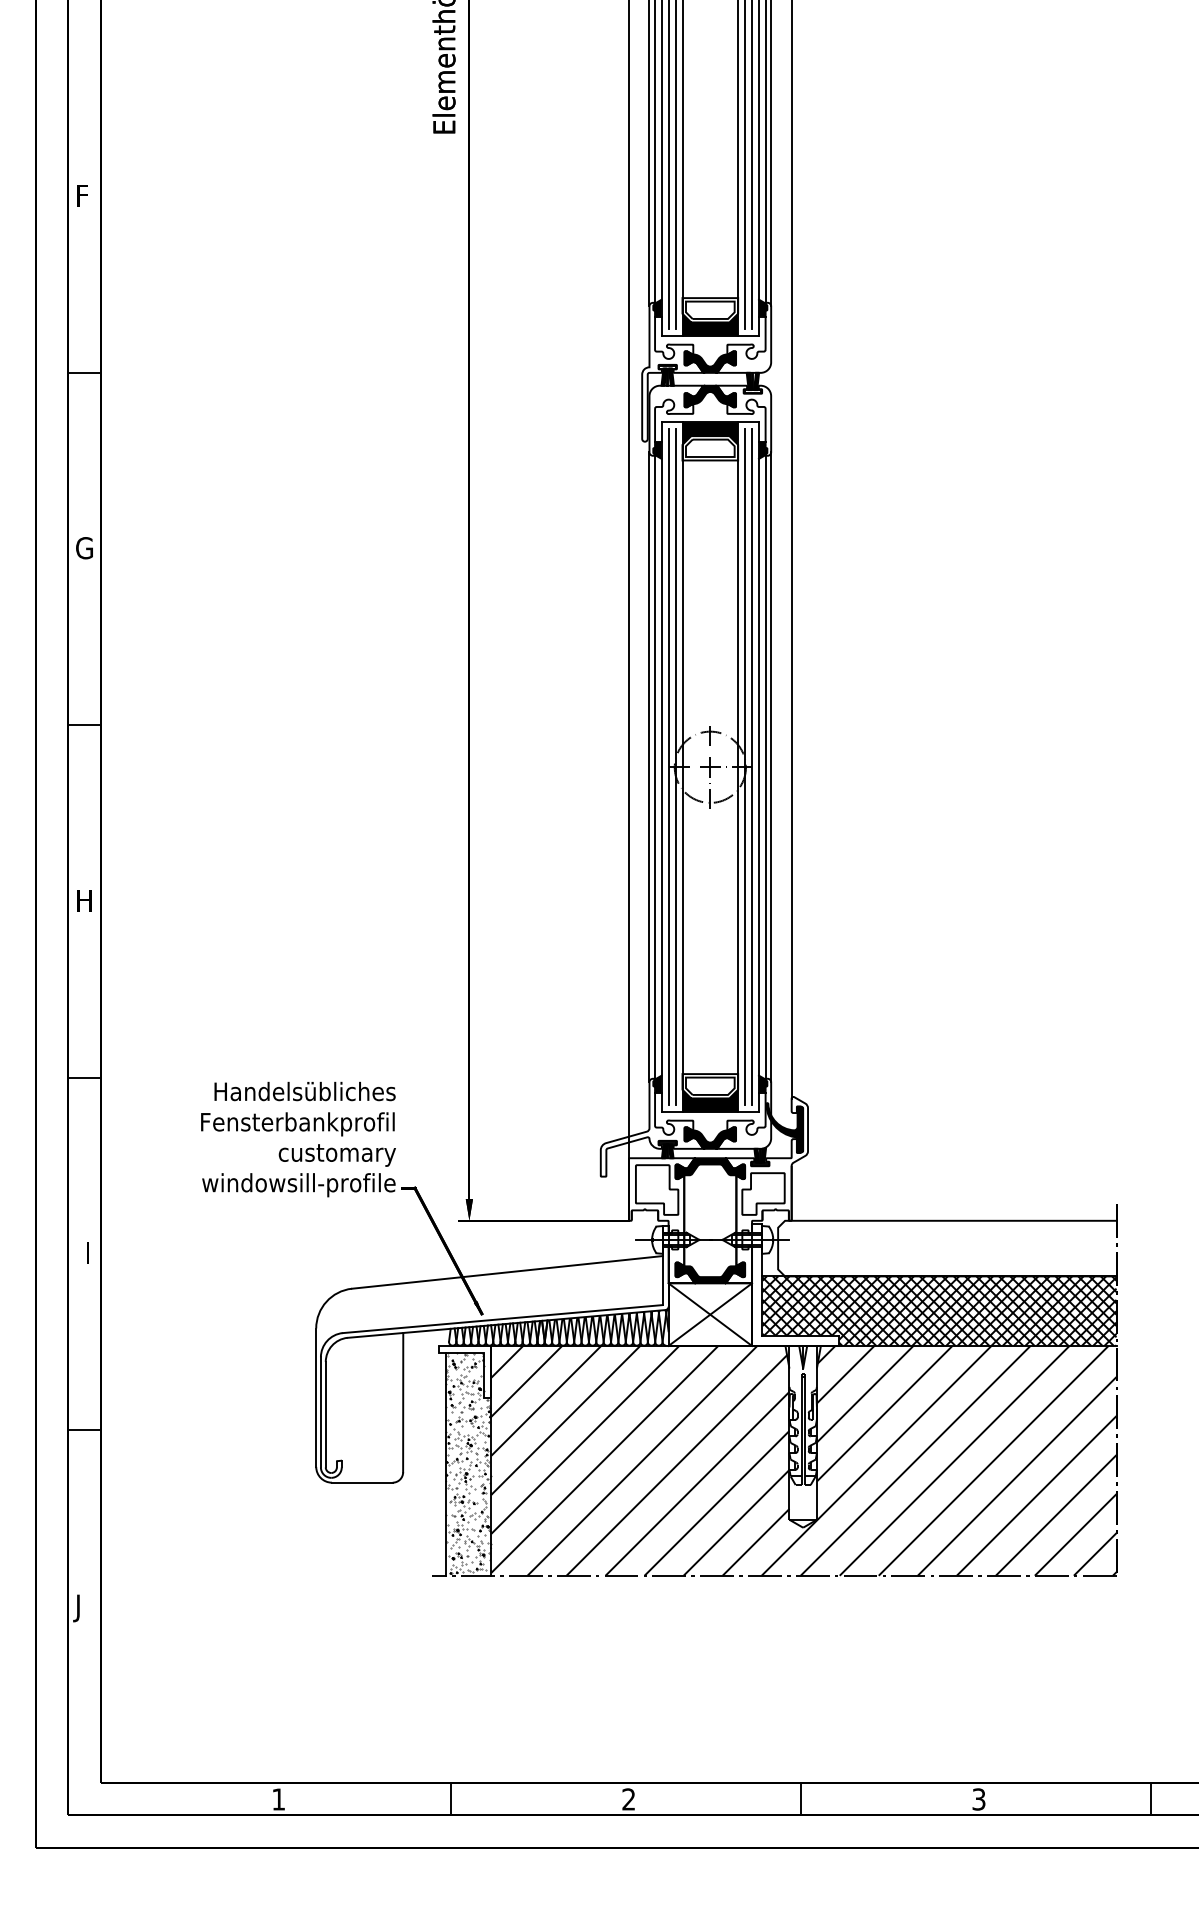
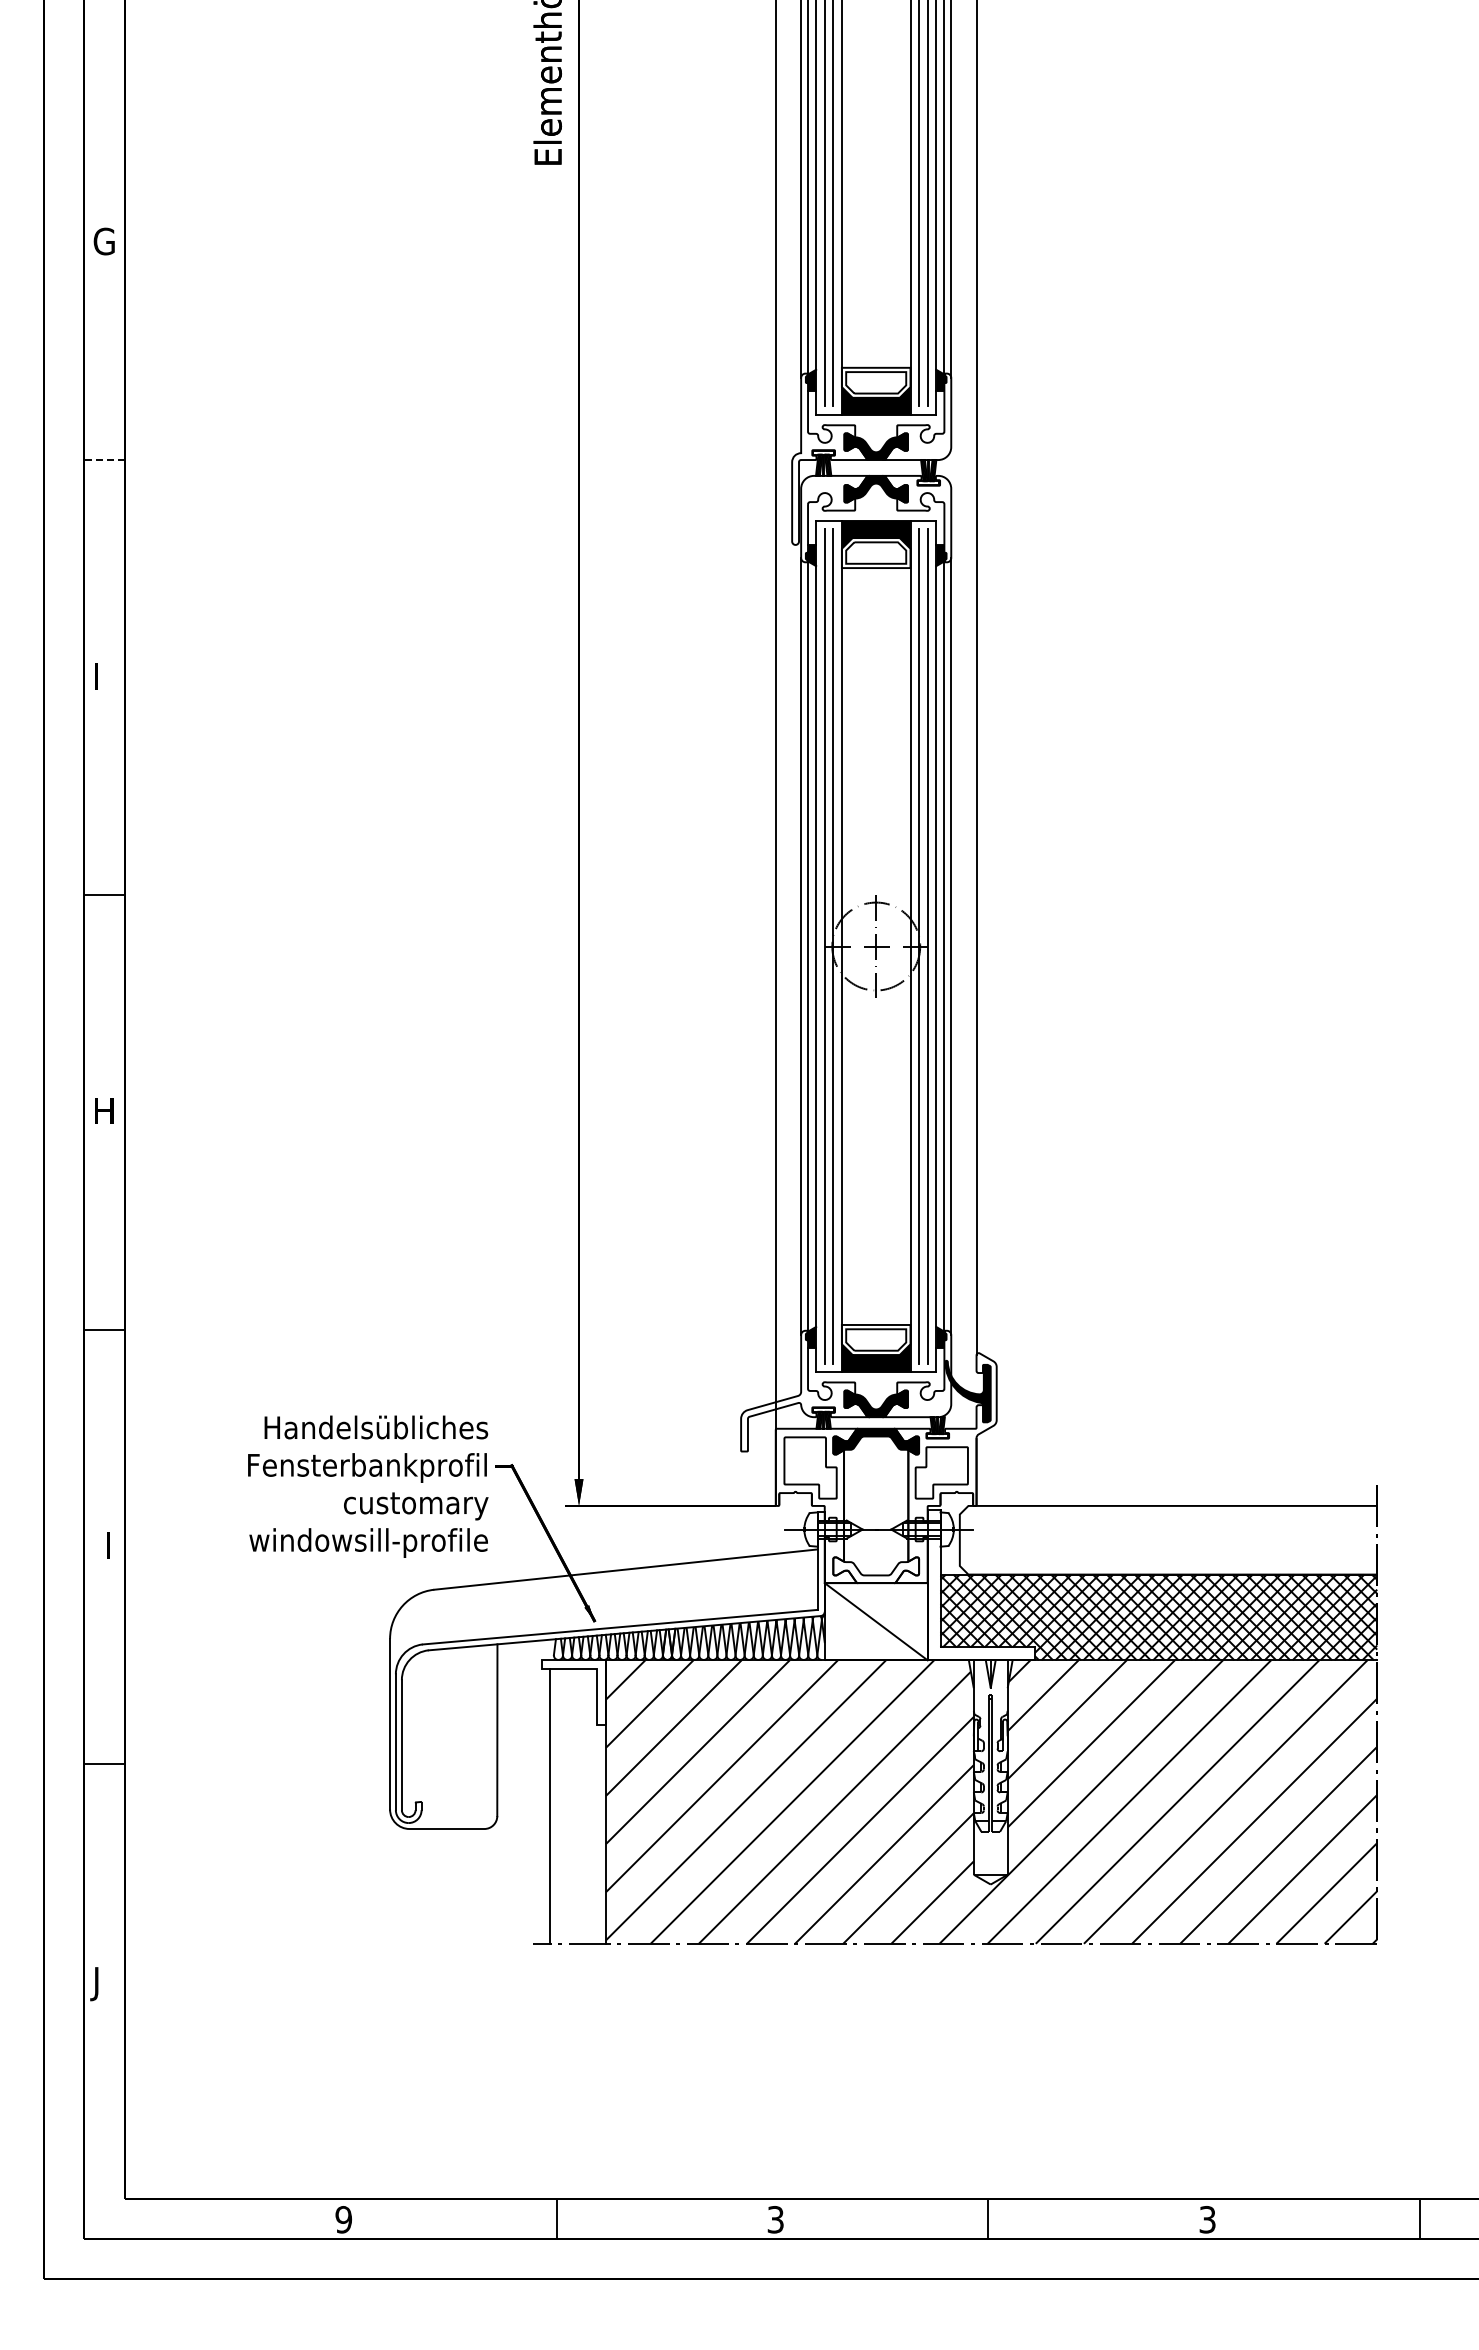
text: (83, 195) -> (103, 241), F -> G
line: (84, 373) -> (104, 460), solid -> dashed
text: (83, 548) -> (103, 676), G -> I
text: (298, 1139) -> (368, 1486), moved
fill: (710, 1273) -> (876, 1570), removed
line: (709, 1314) -> (875, 1621), removed
hatch: (468, 1463) -> (578, 1805), removed
text: (278, 1799) -> (343, 2219), 1 -> 9
text: (628, 1799) -> (775, 2219), 2 -> 3

